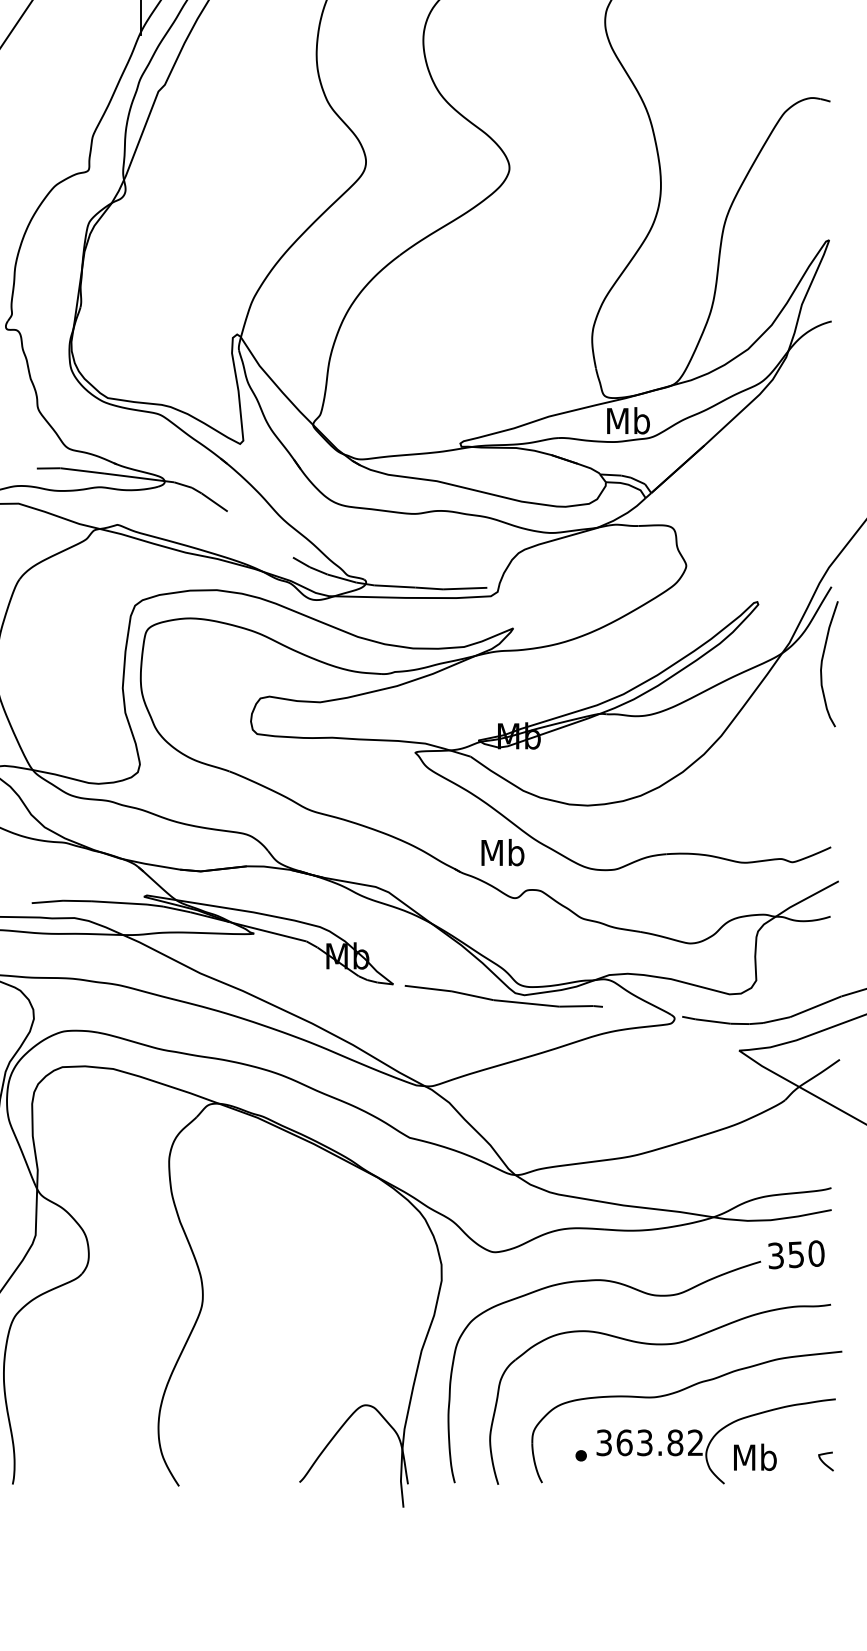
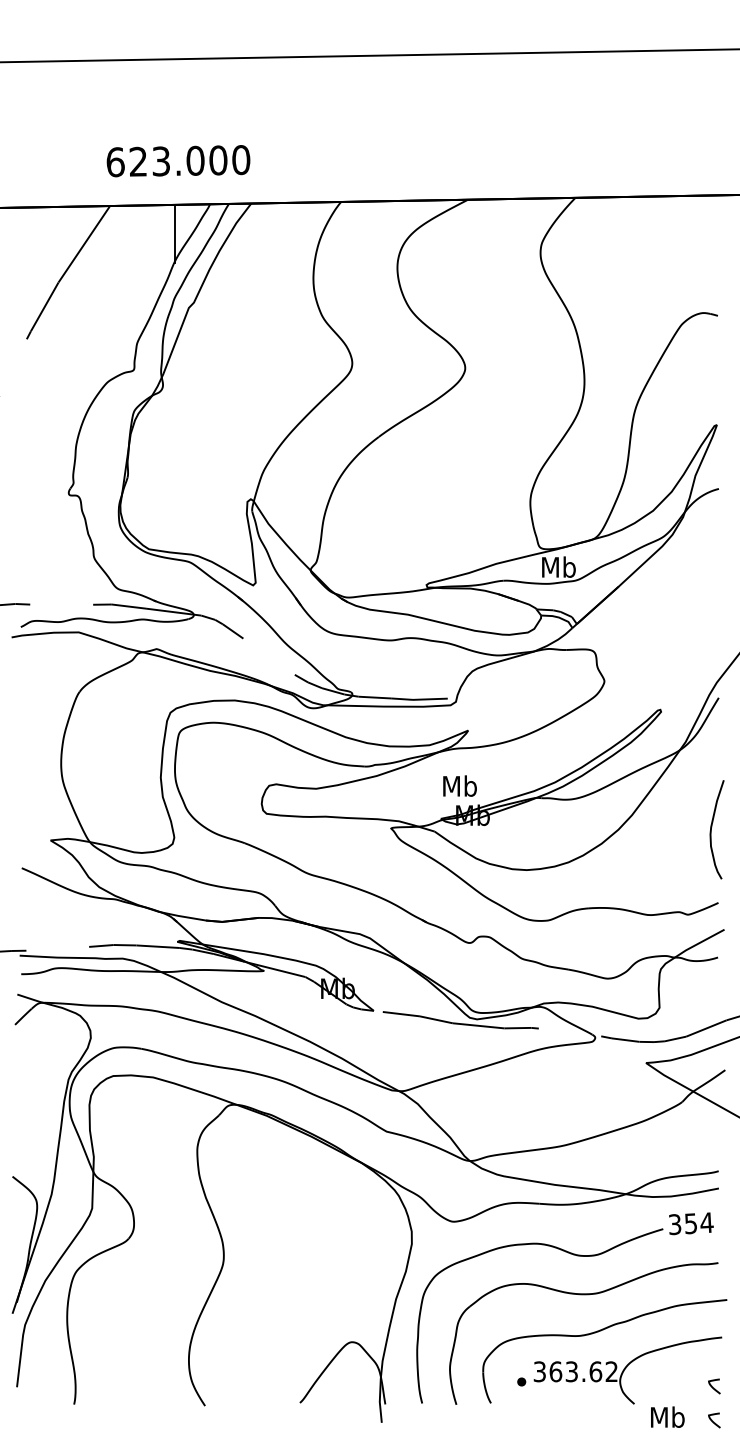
curve: (823, 661) -> (712, 827), moved
text: (502, 851) -> (459, 785), moved
text: (815, 1253) -> (706, 1222), 350 -> 354
text: (674, 1442) -> (595, 1371), 363.82 -> 363.62
text: (754, 1456) -> (667, 1416), moved
curve: (824, 1505) -> (713, 1421), added

